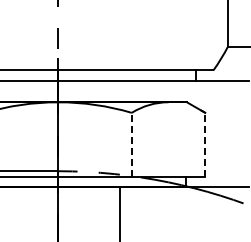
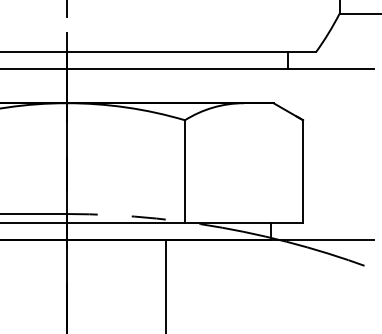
line: (131, 144) -> (184, 171), dashed -> solid
line: (205, 144) -> (303, 171), dashed -> solid

